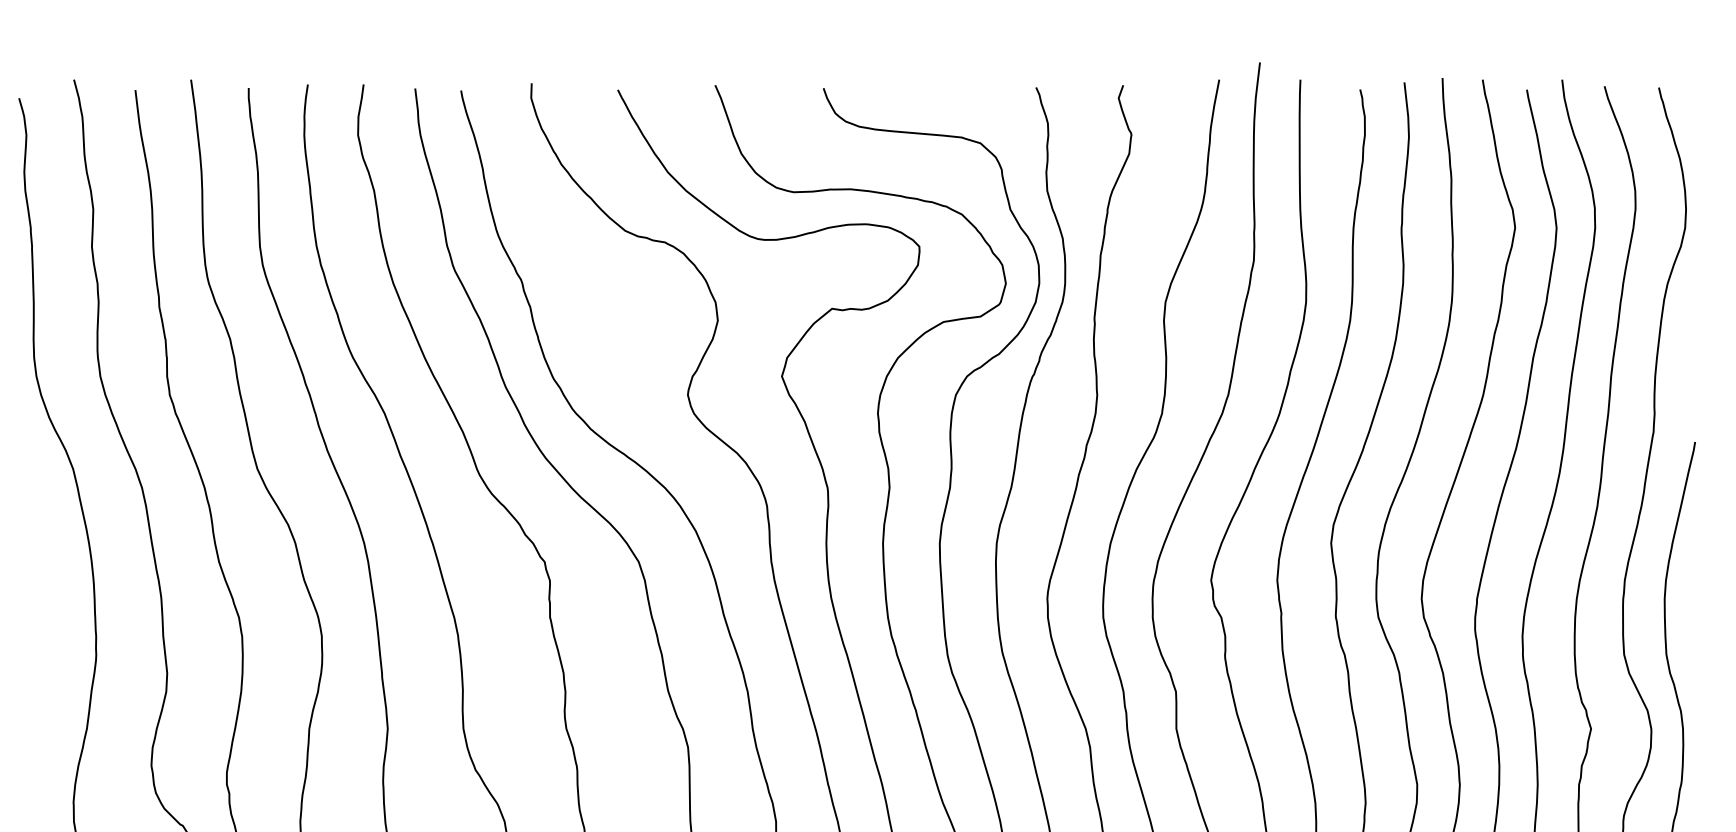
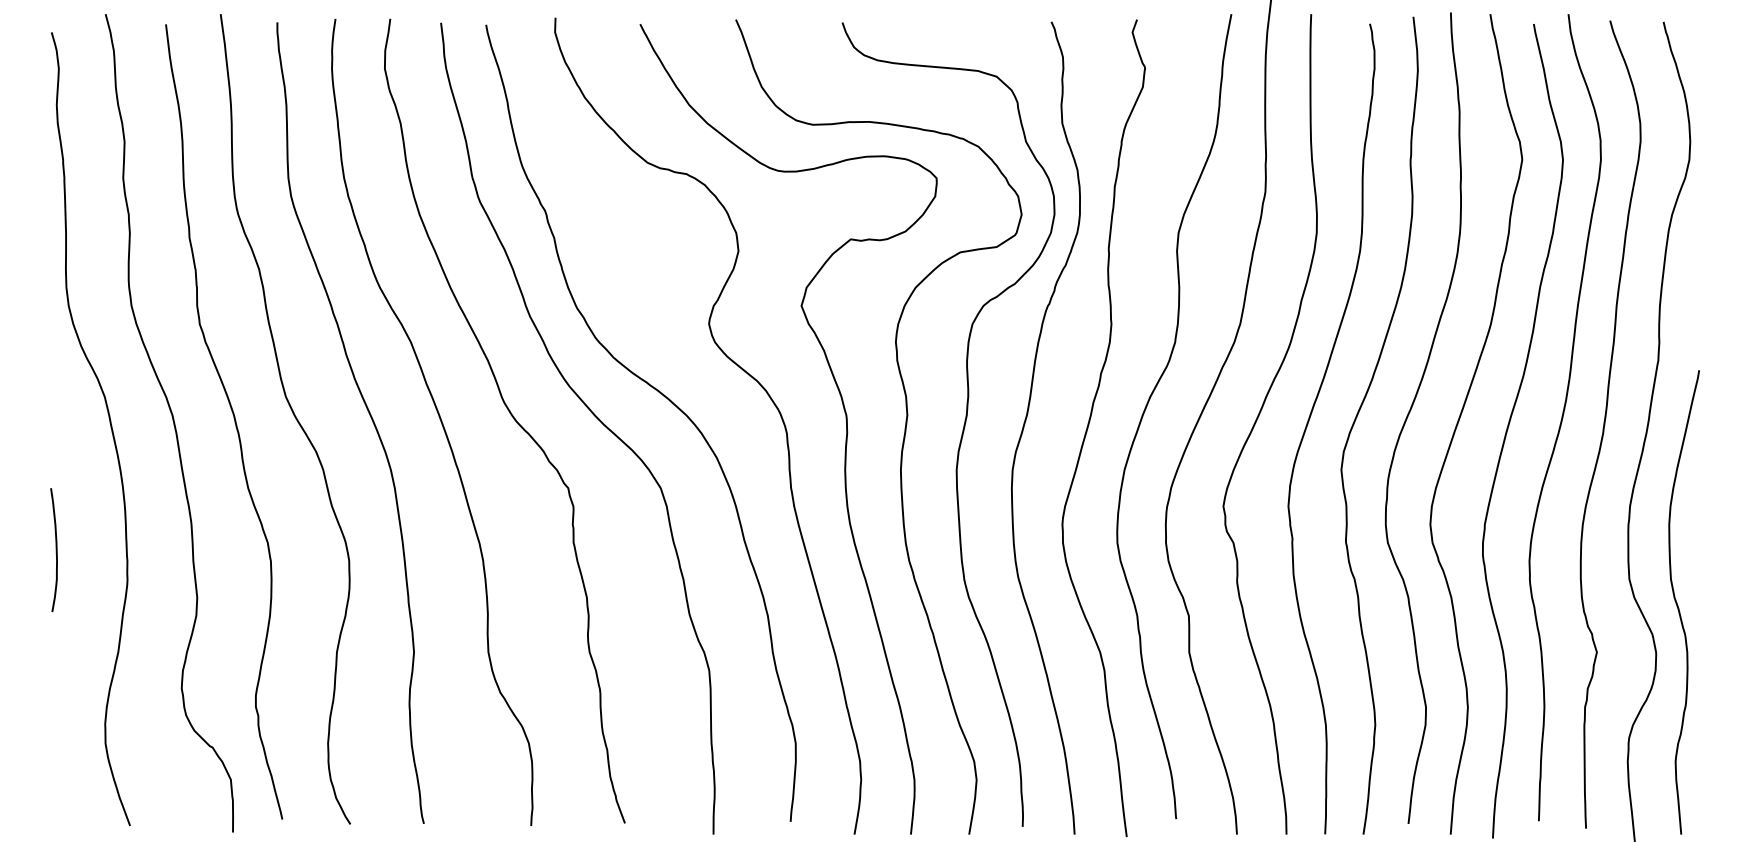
curve: (23, 625) -> (55, 550), added

